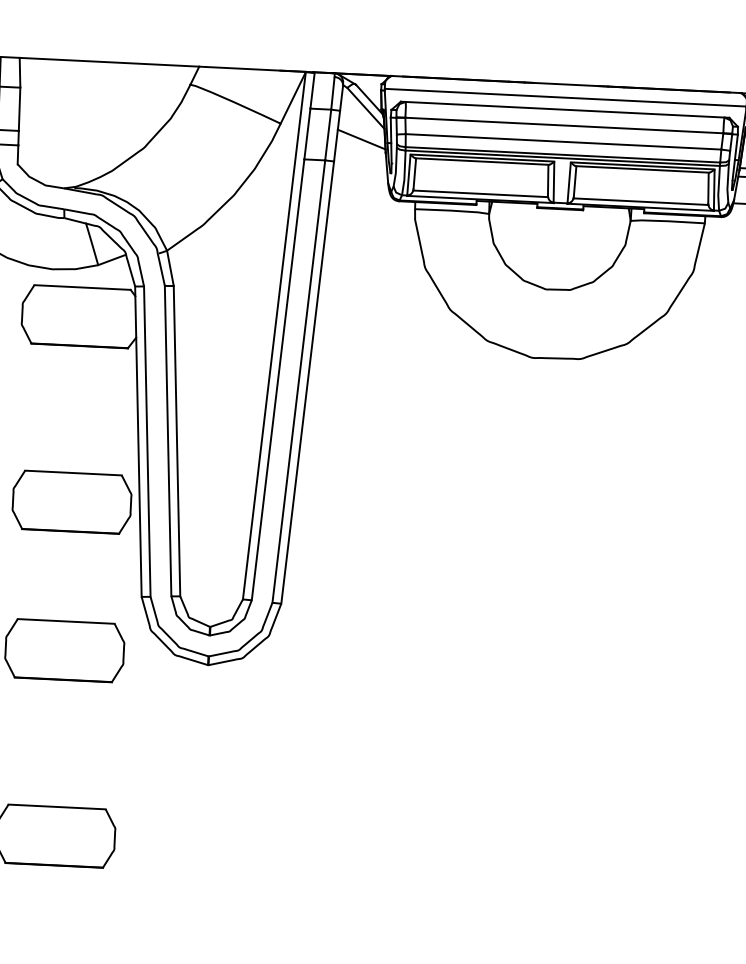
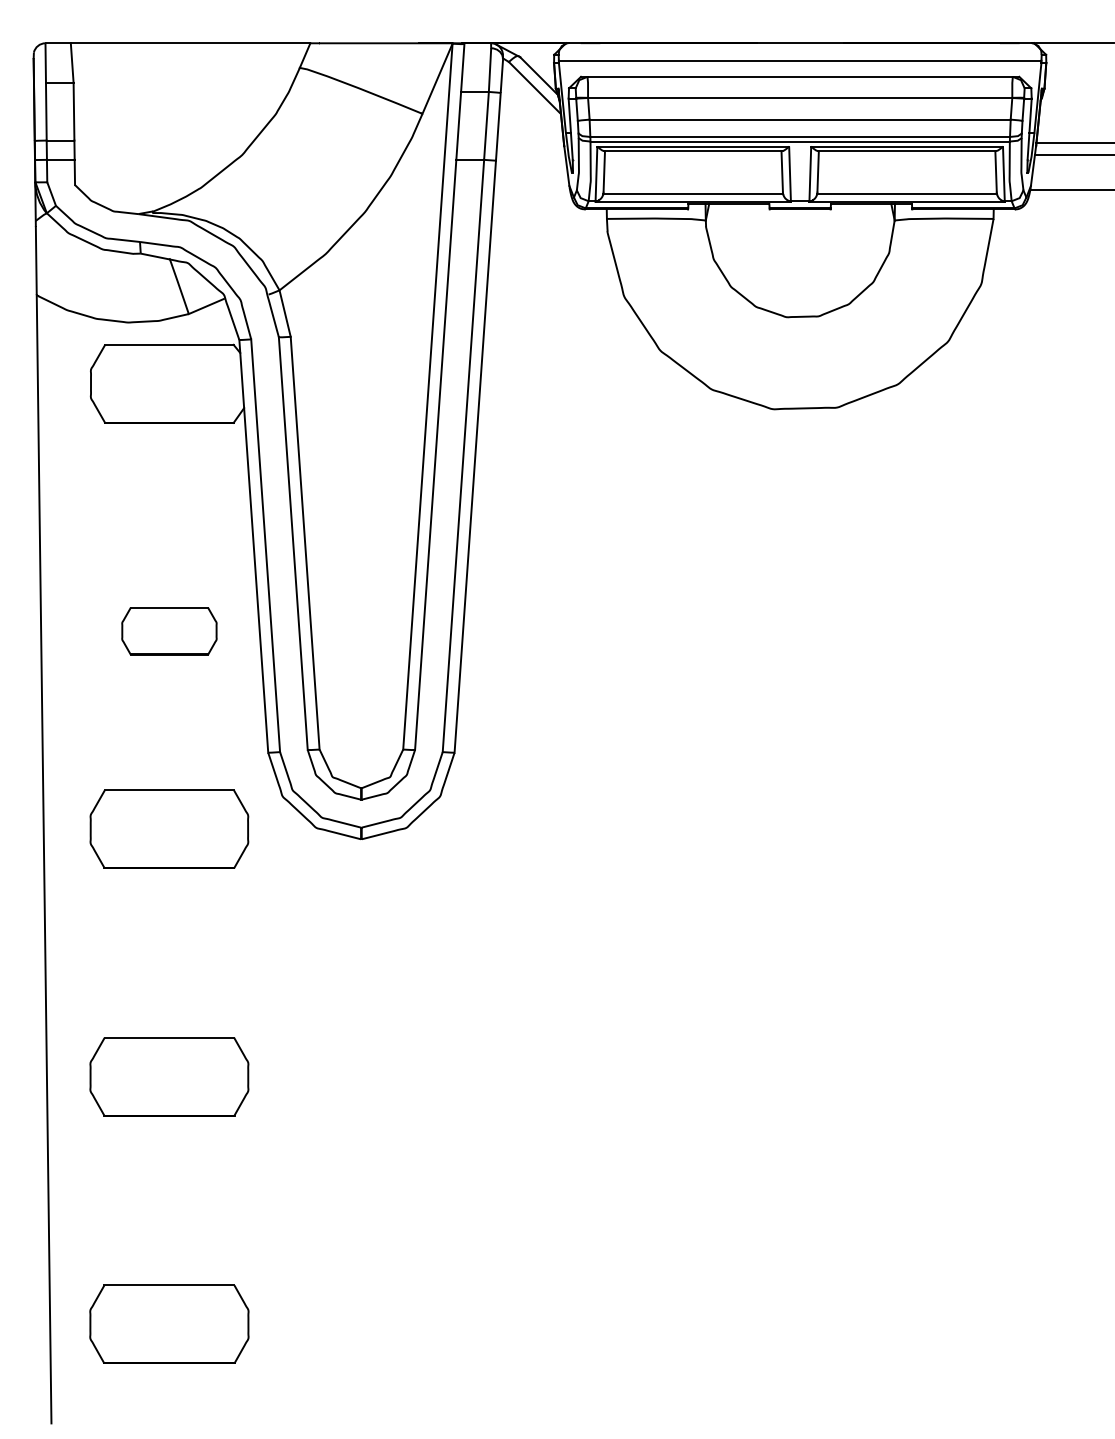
line: (361, 139) -> (530, 129), removed
part: (72, 501) -> (169, 630), size x0.6

